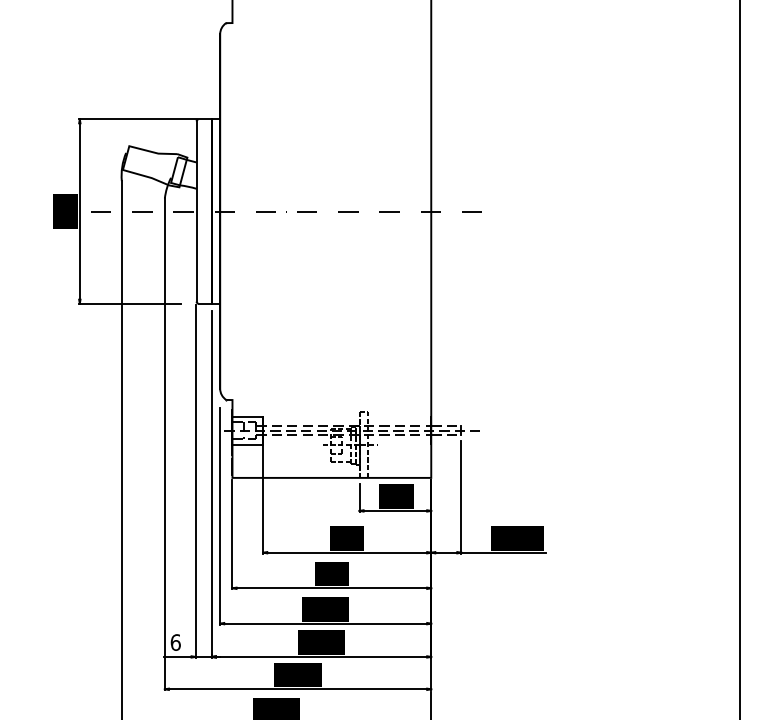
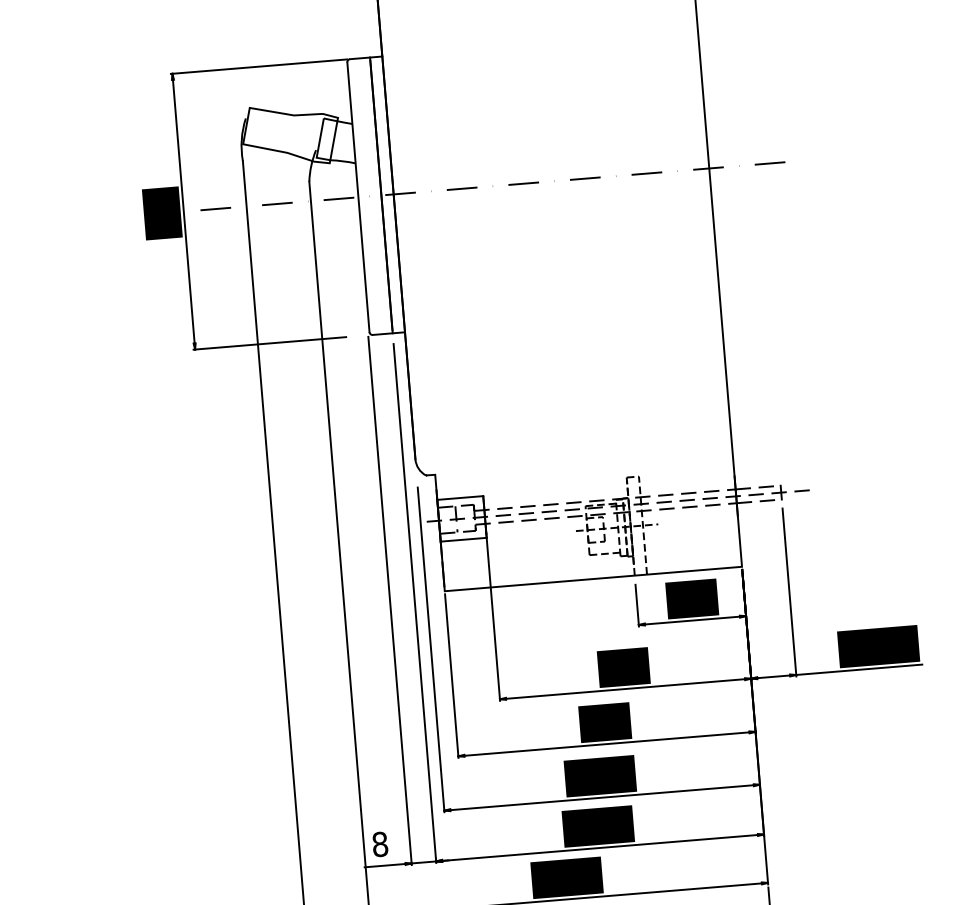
text: (175, 642) -> (379, 844), 6 -> 8

